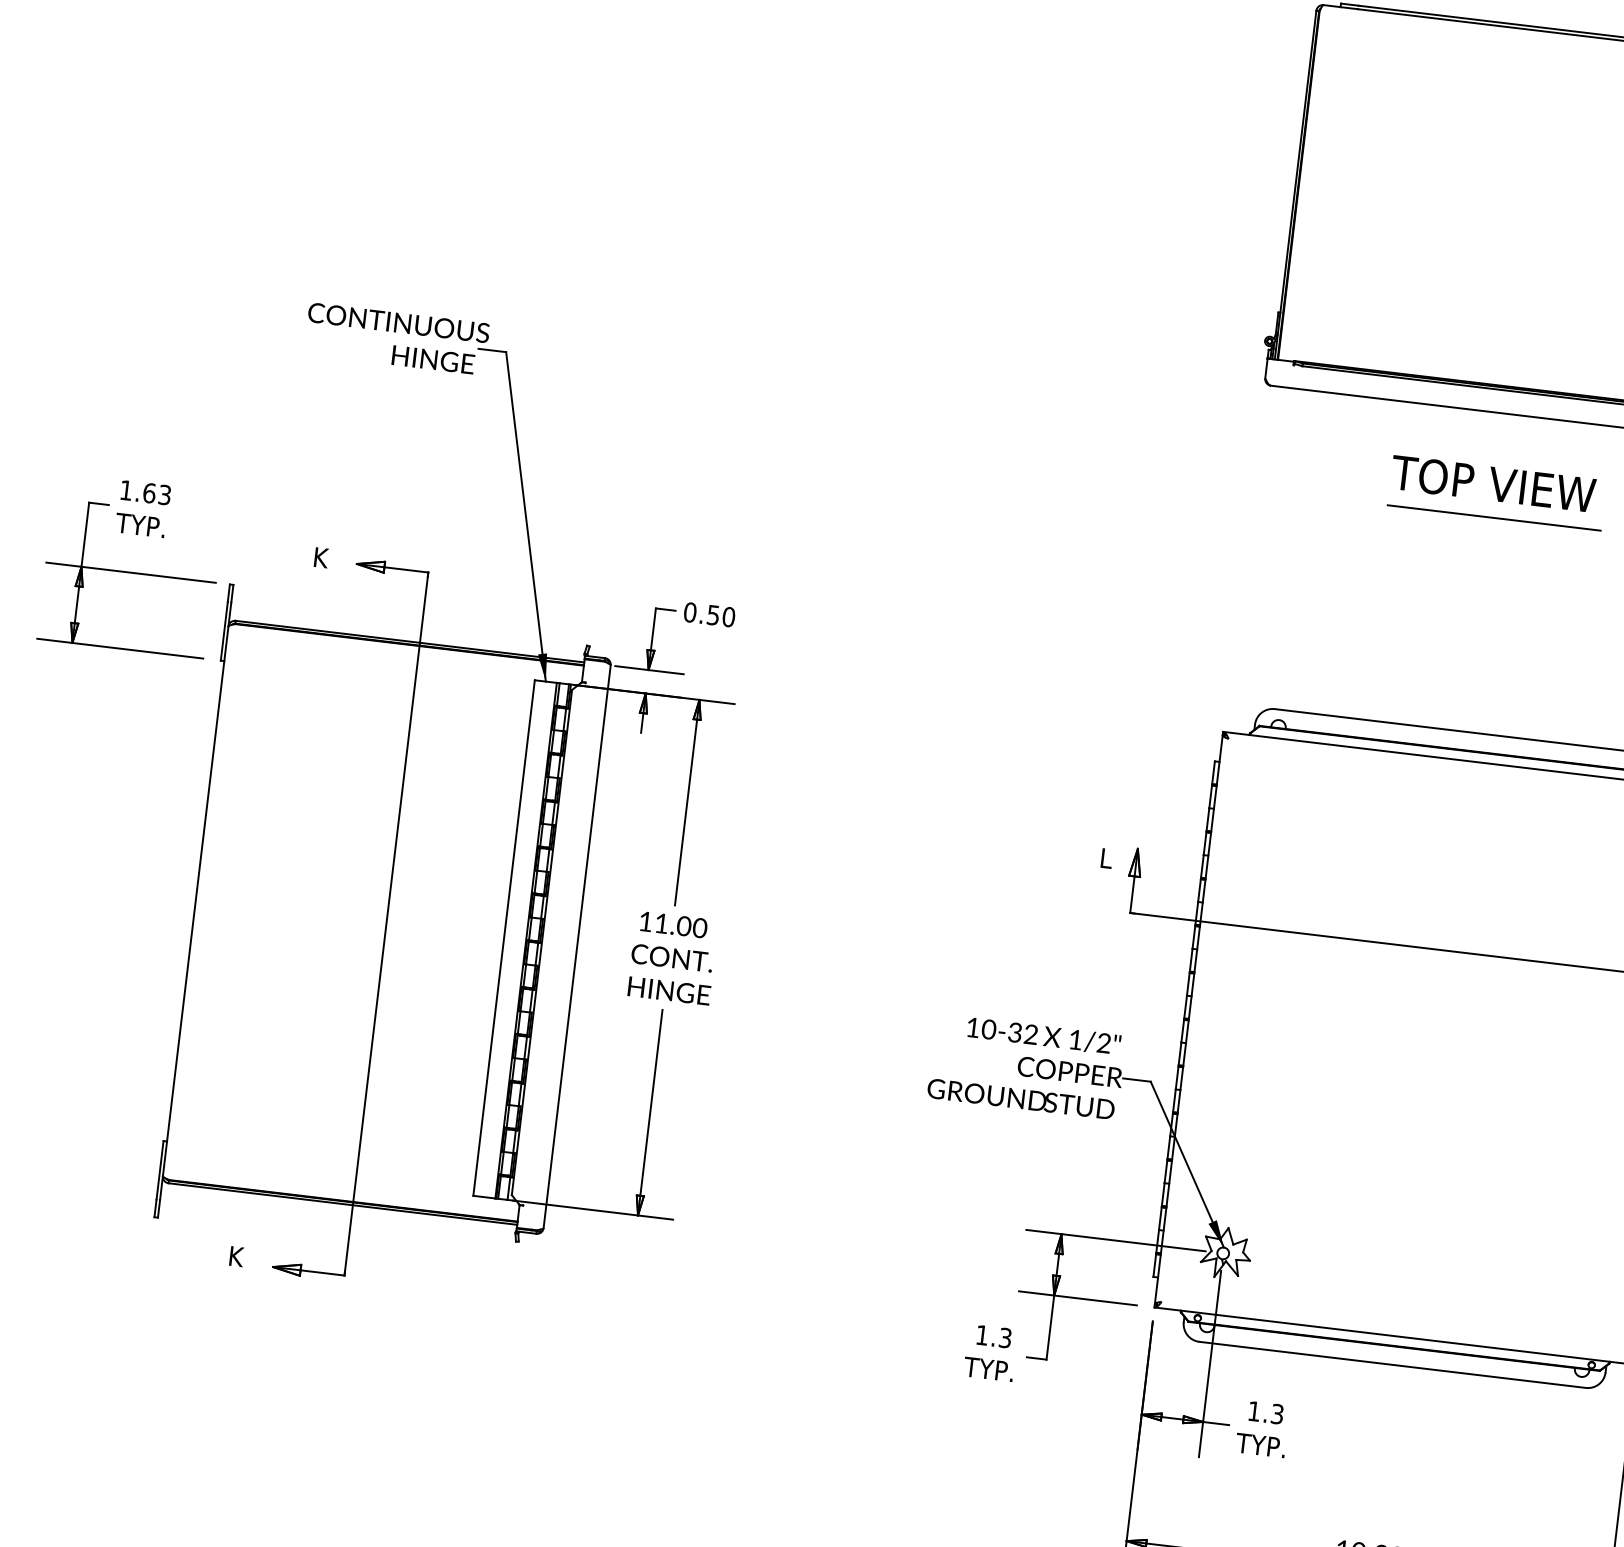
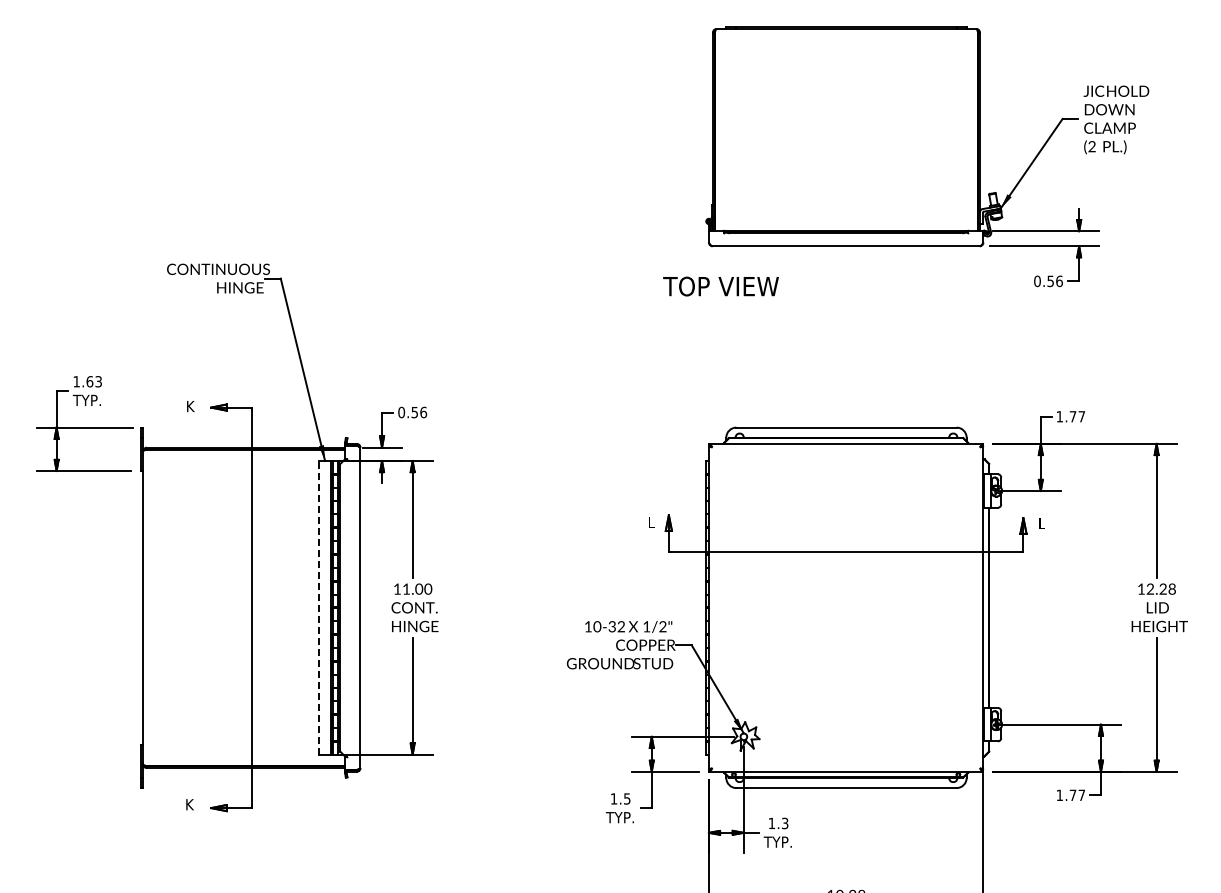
text: (1492, 483) -> (720, 286), moved
line: (1493, 517) -> (846, 305), removed
text: (728, 615) -> (423, 411), 0.50 -> 0.56
line: (503, 937) -> (318, 607), solid -> dashed
text: (1005, 1337) -> (627, 798), 1.3 -> 1.5

